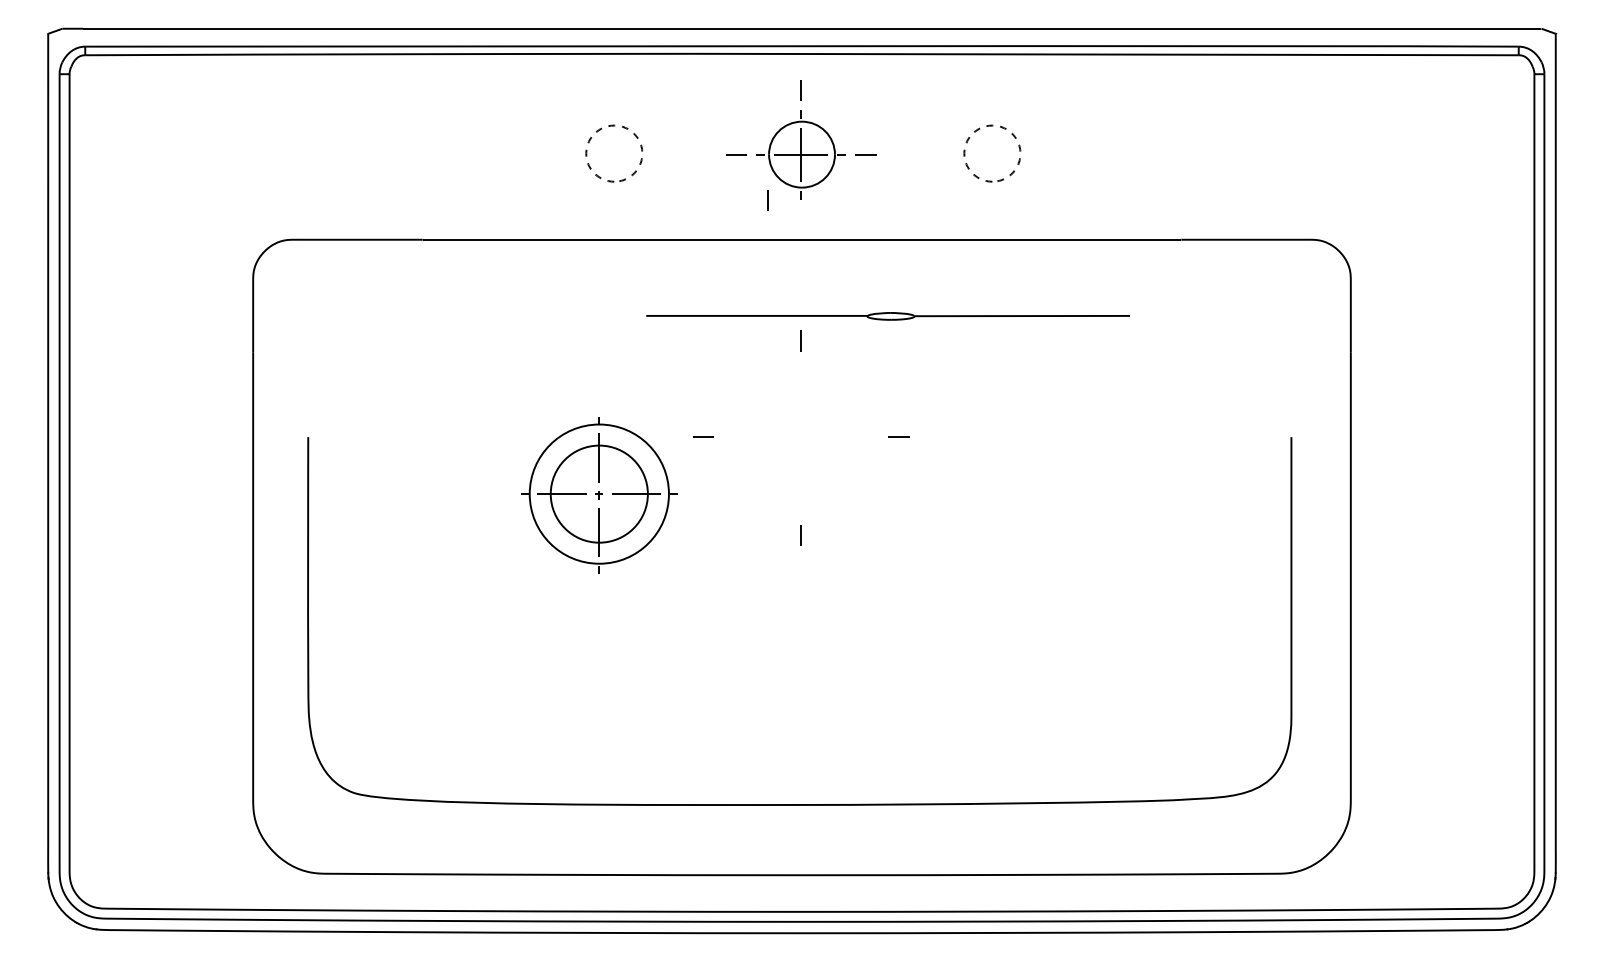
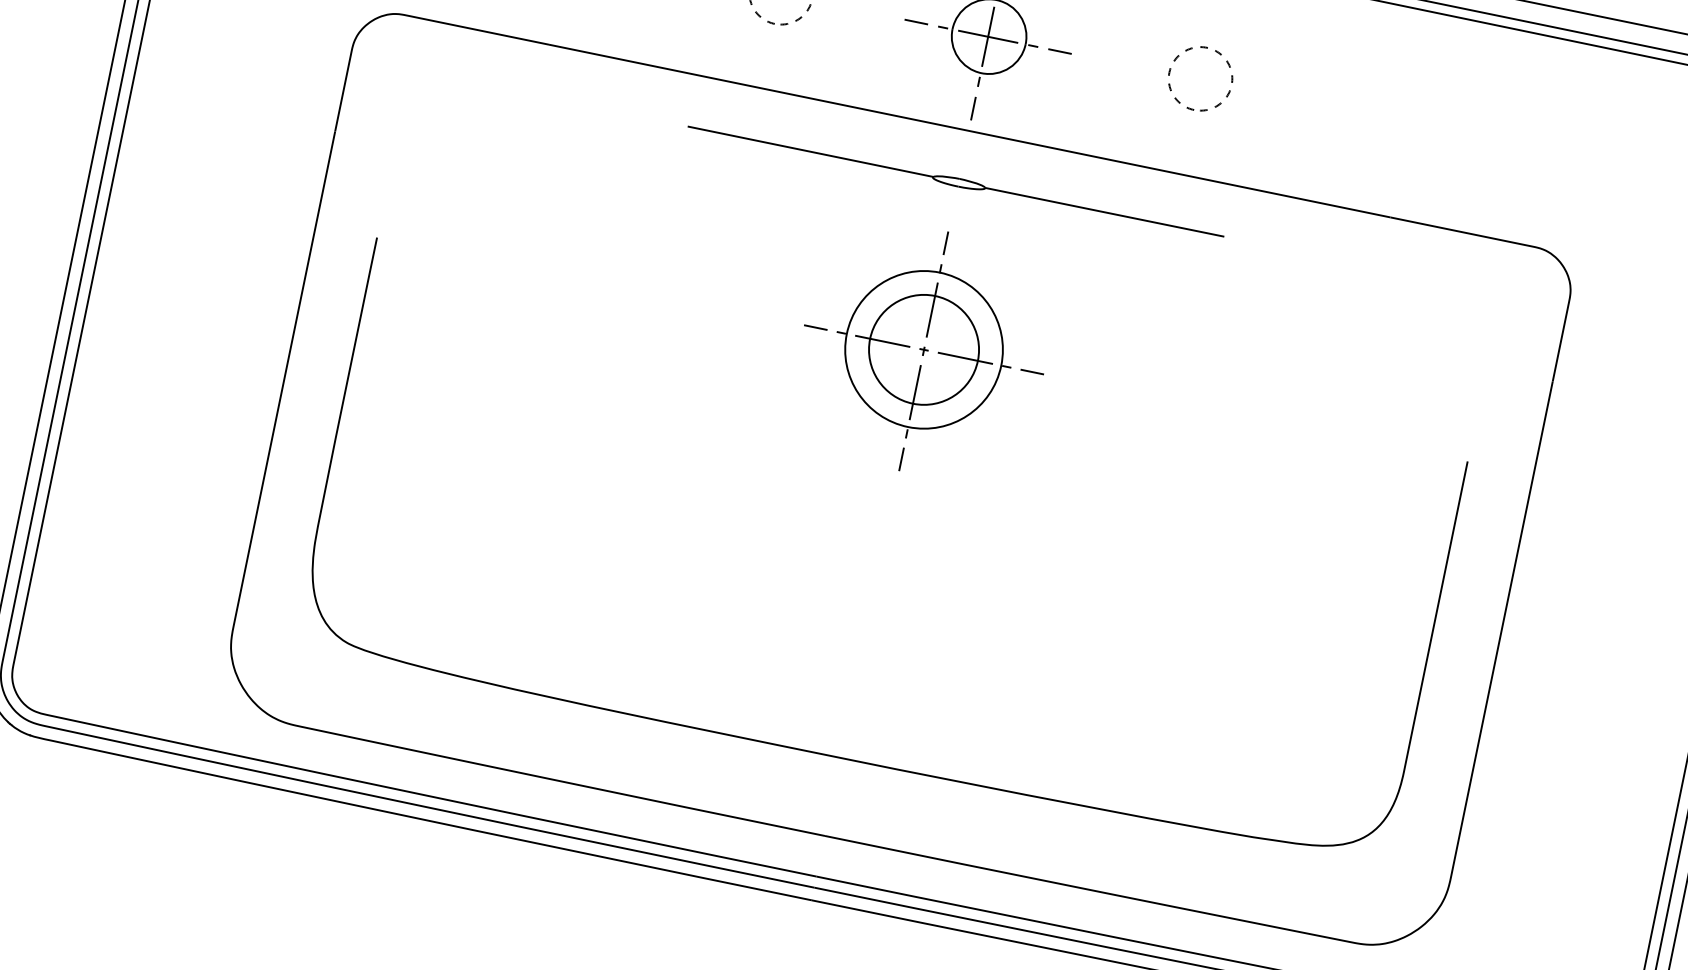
line: (767, 200) -> (972, 108), moved
part: (887, 316) -> (955, 182), moved
part: (599, 495) -> (923, 351), moved

